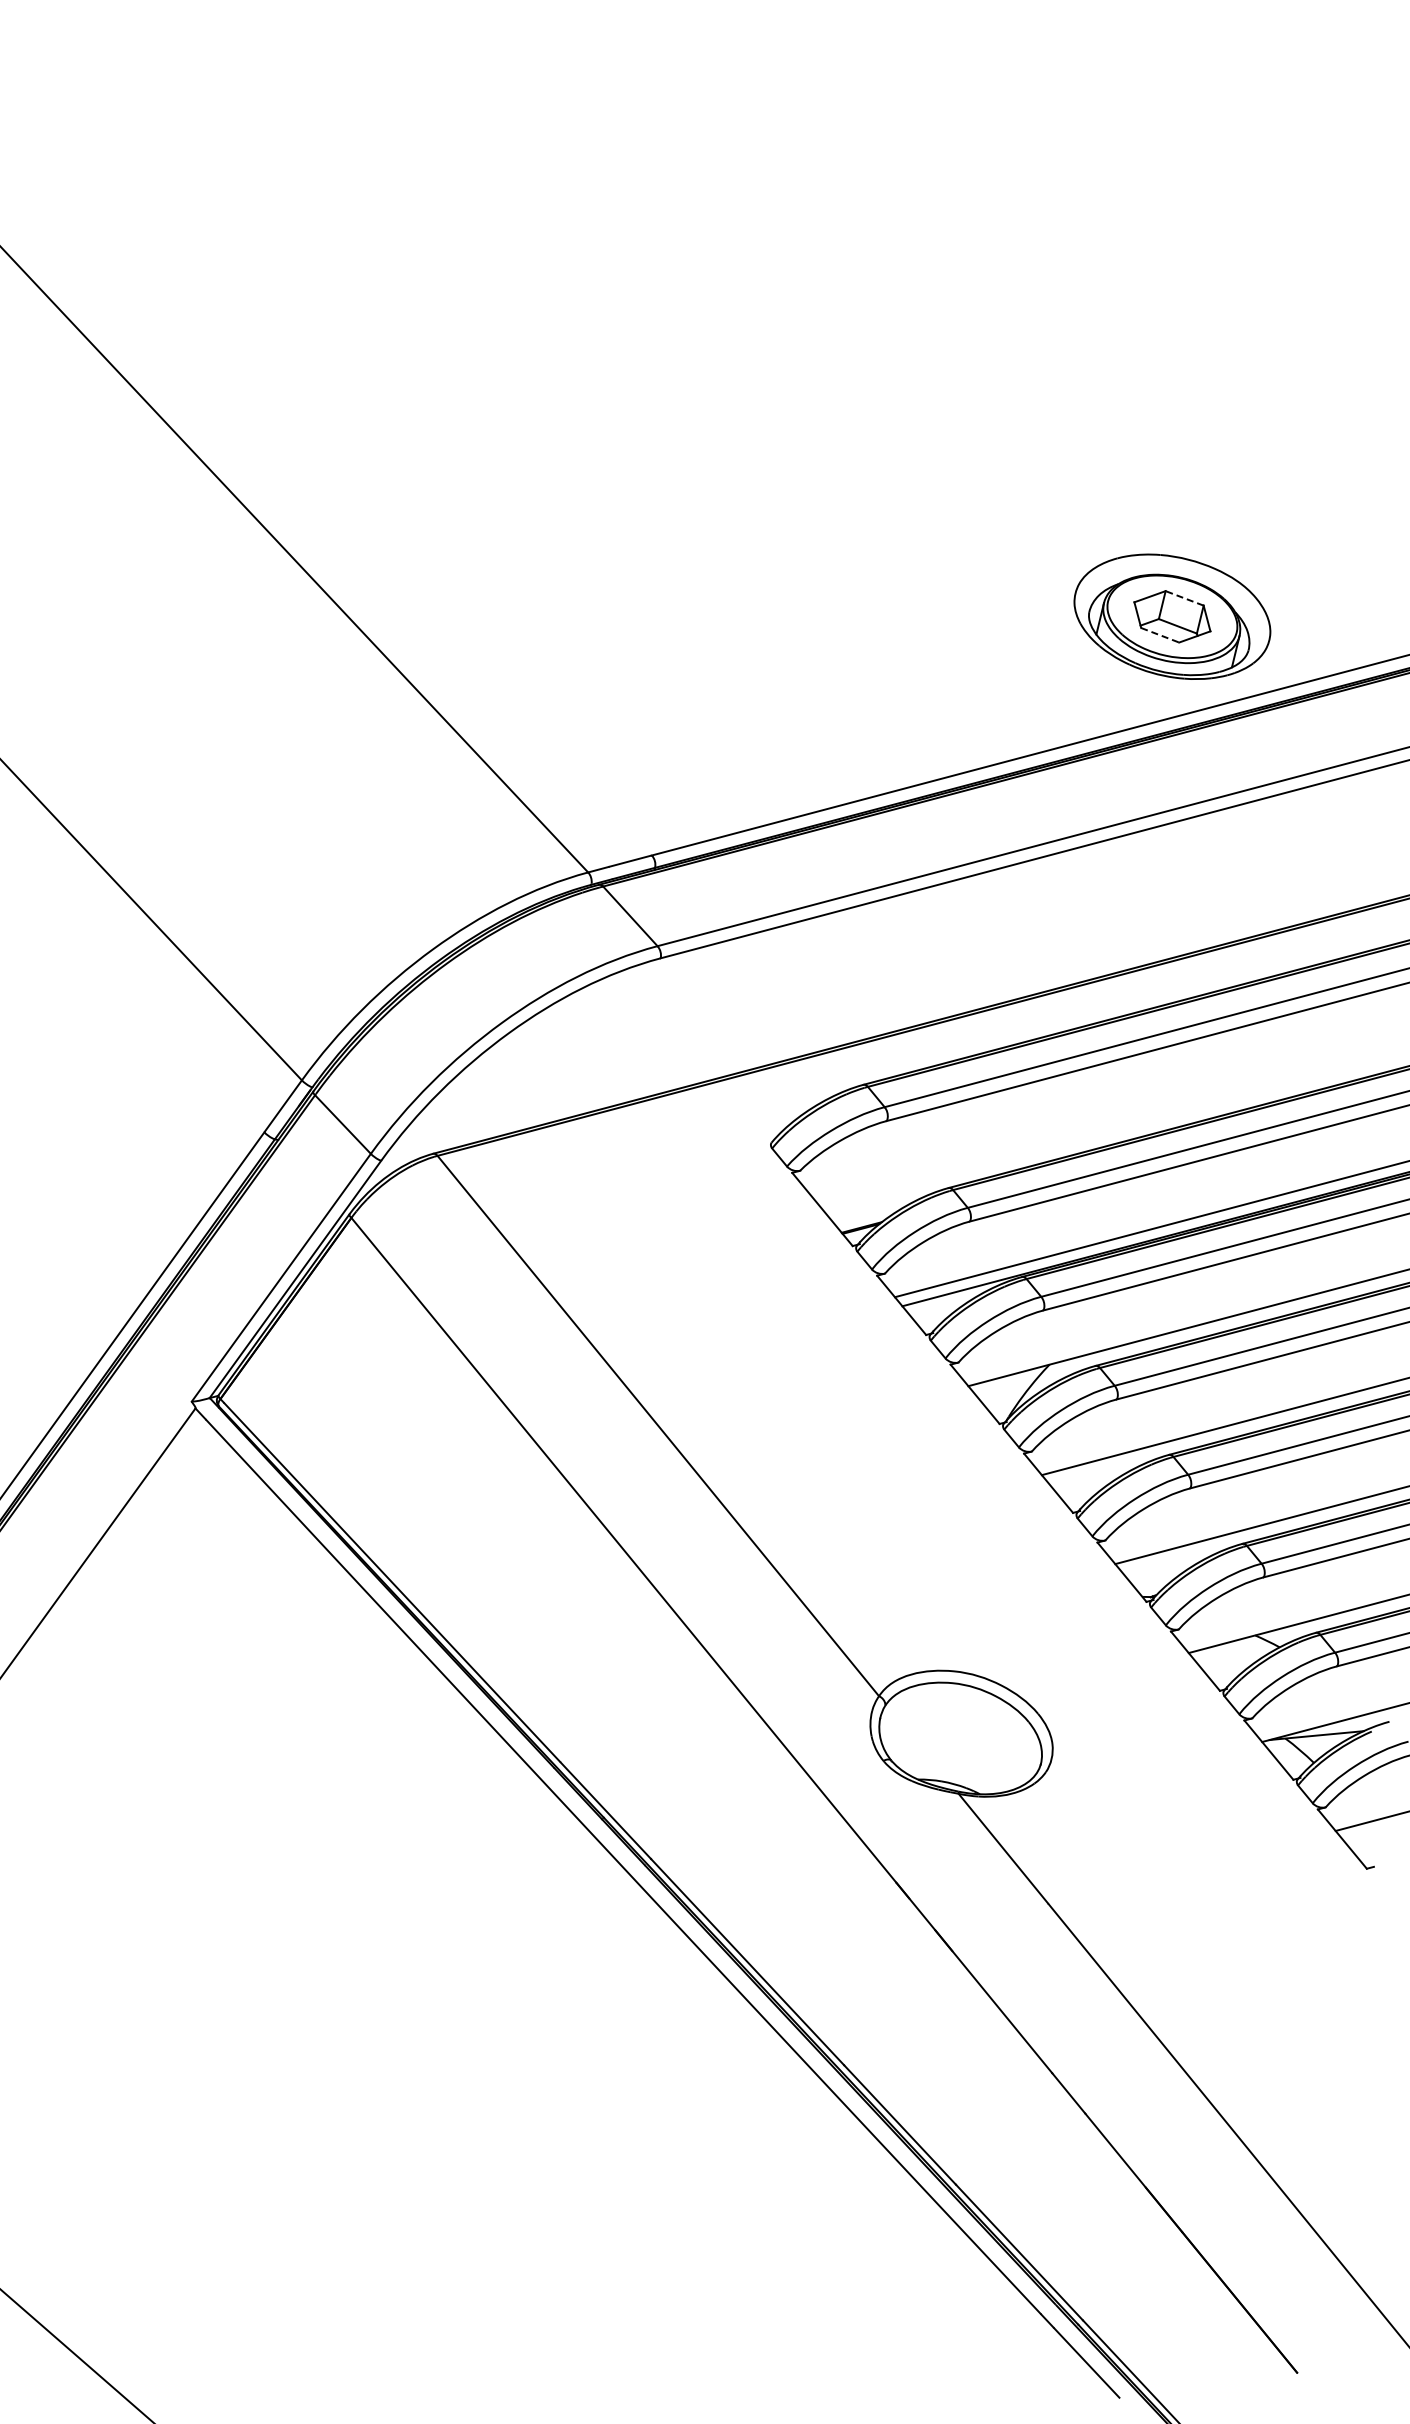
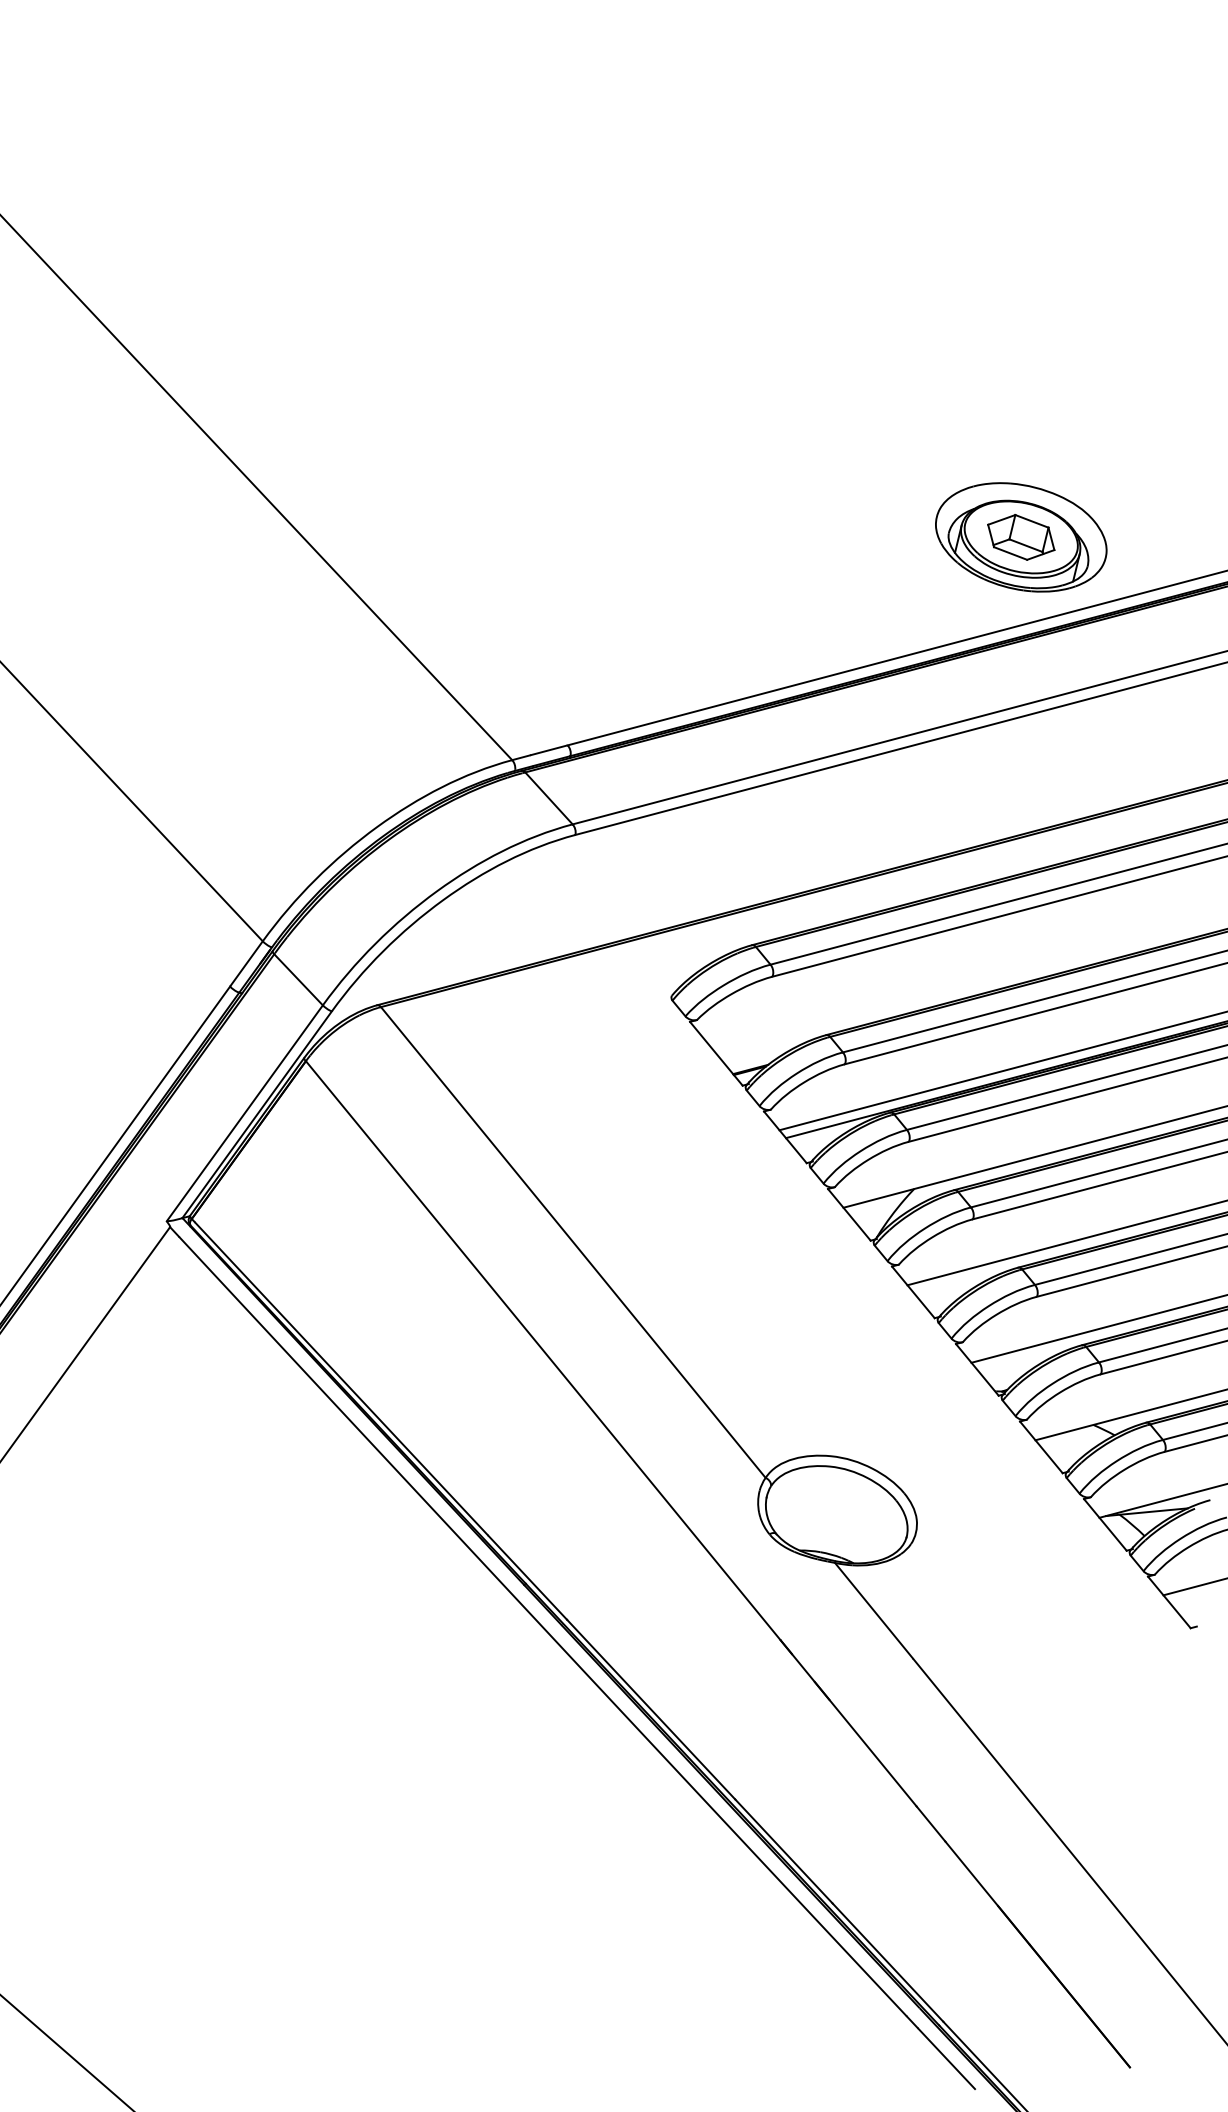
line: (1184, 598) -> (1031, 521), dashed -> solid
line: (1160, 635) -> (1010, 553), dashed -> solid

